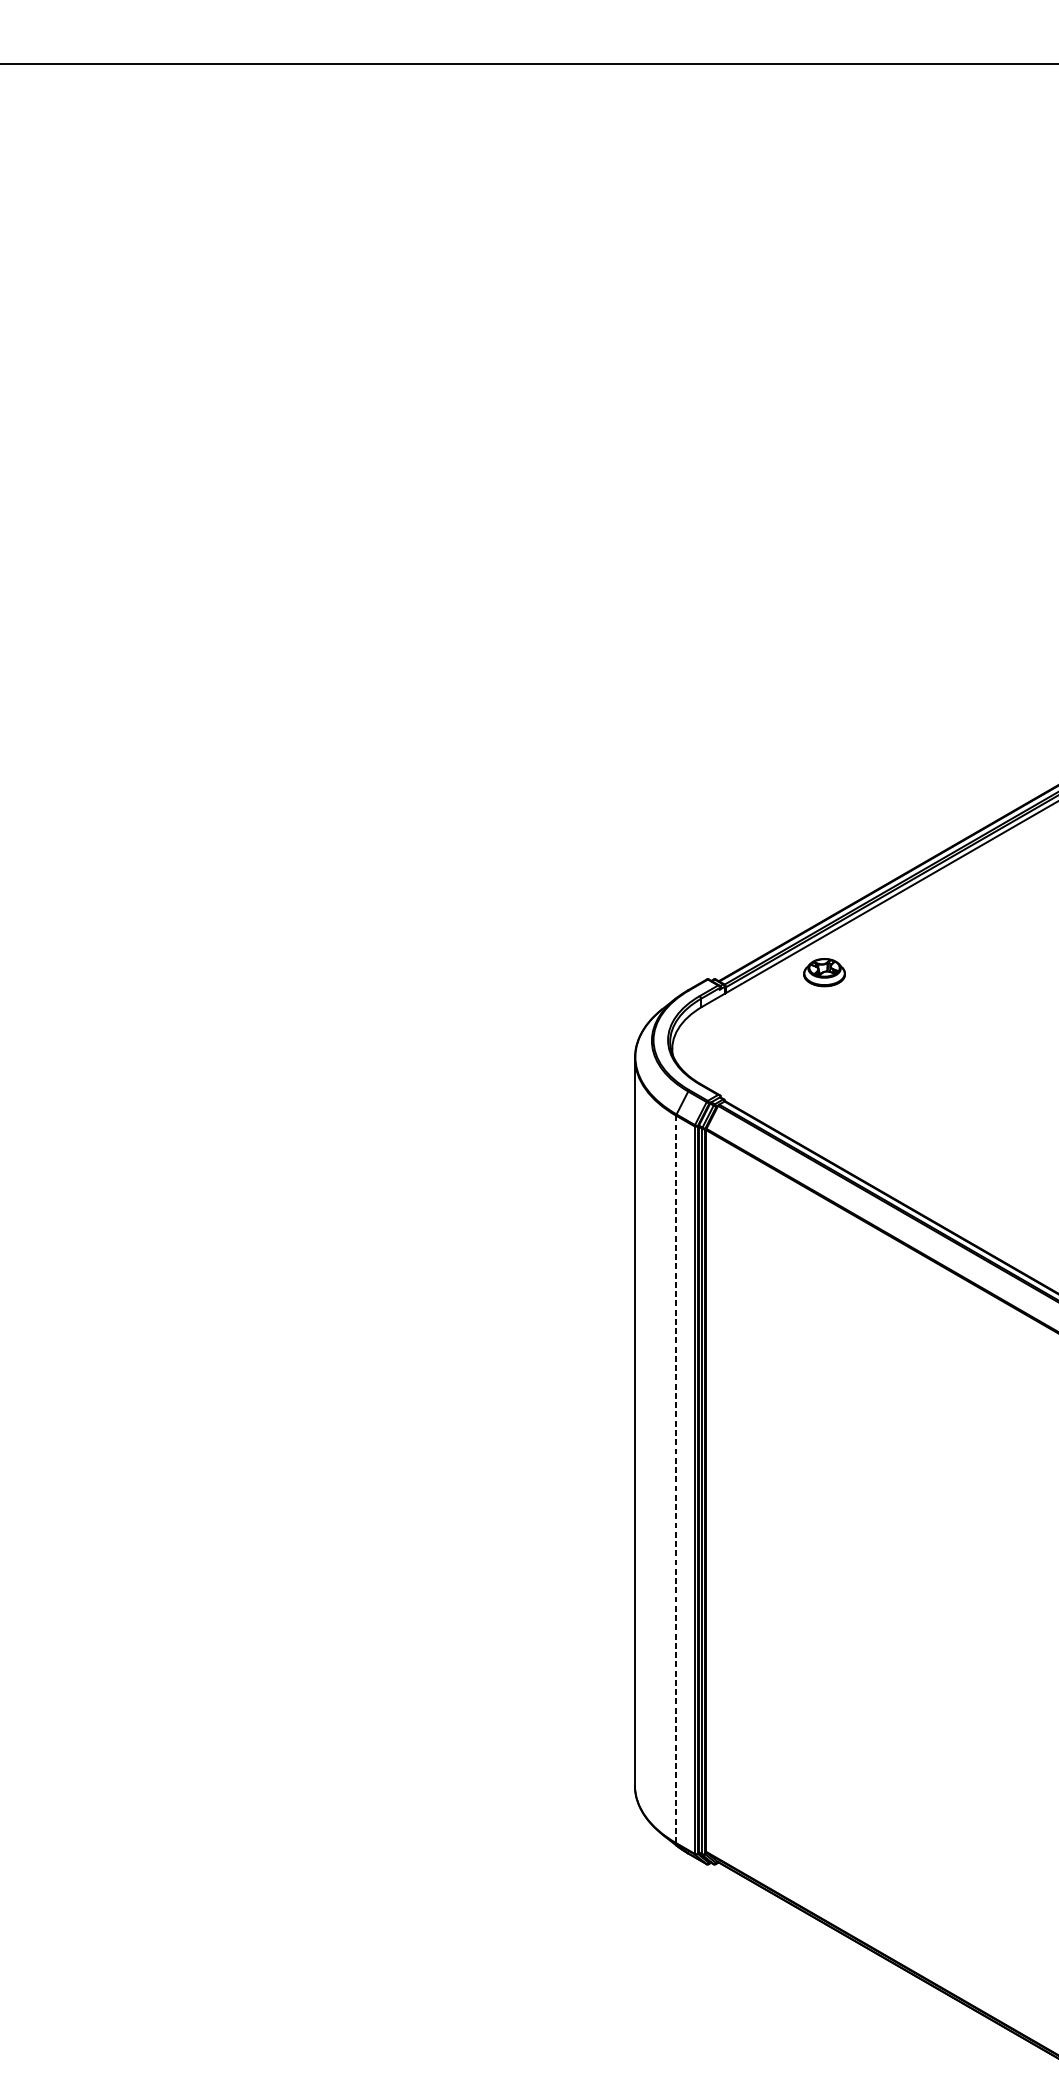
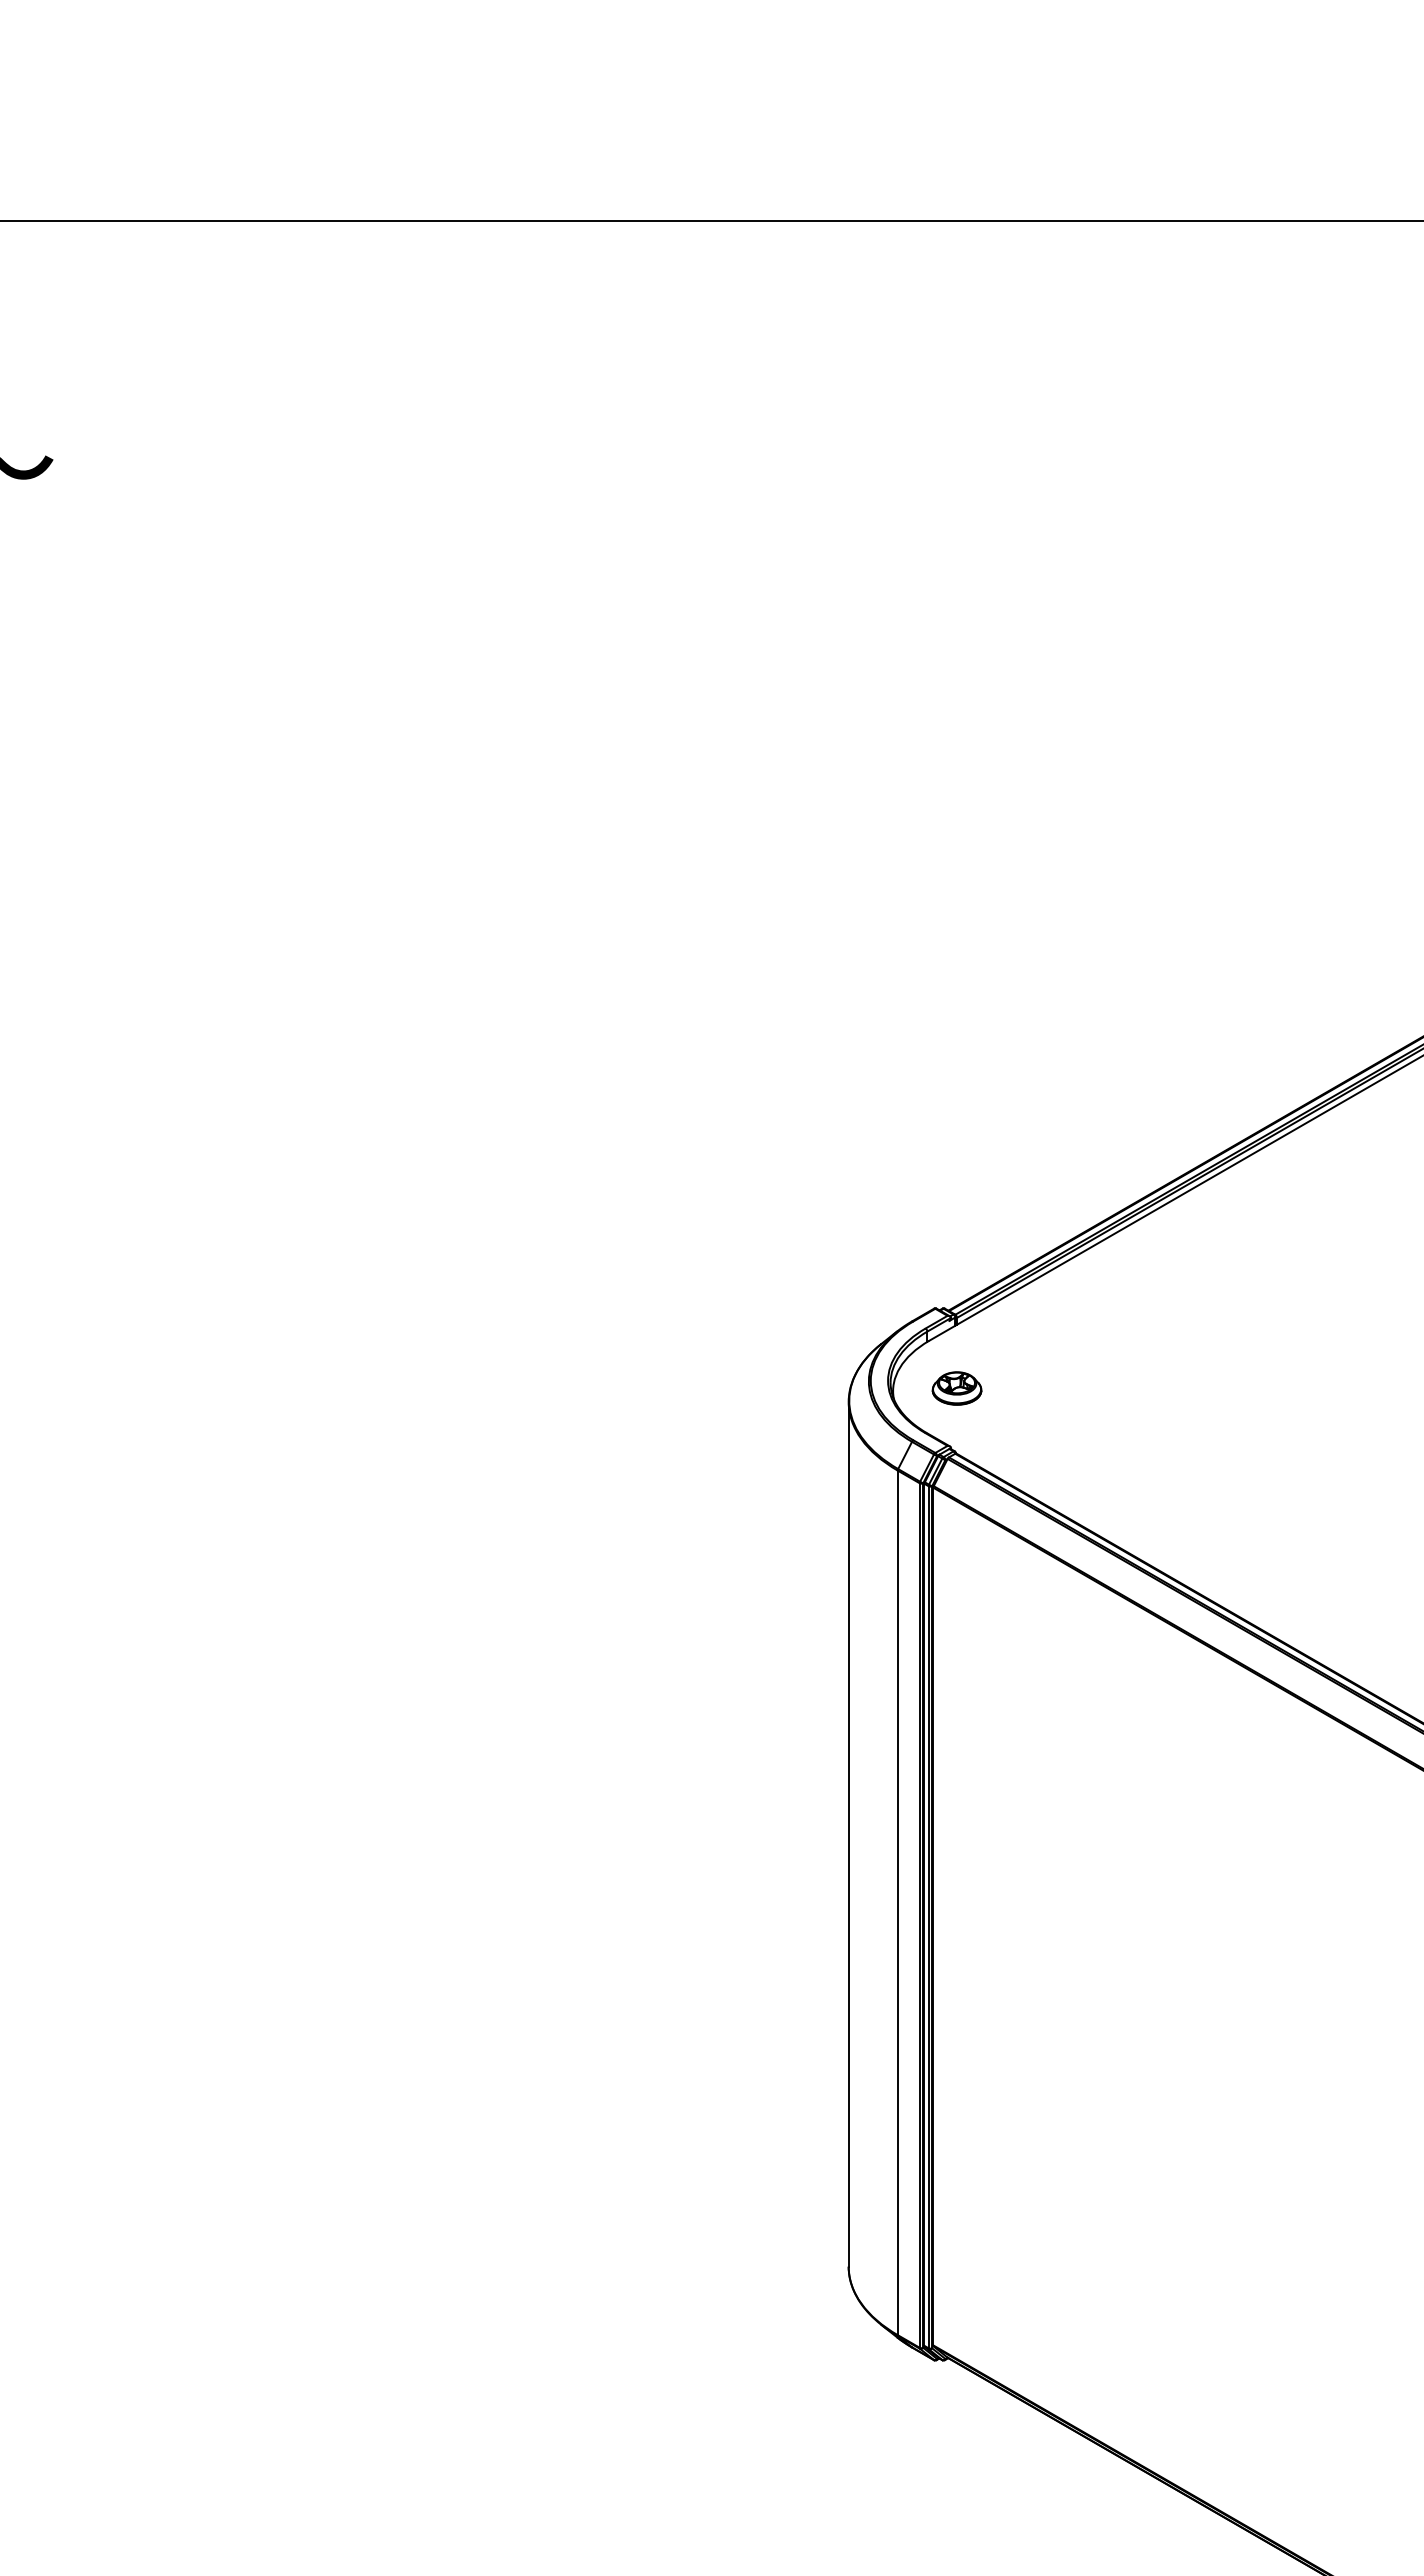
part: (824, 972) -> (956, 1388), moved
line: (675, 1479) -> (897, 1902), dashed -> solid

